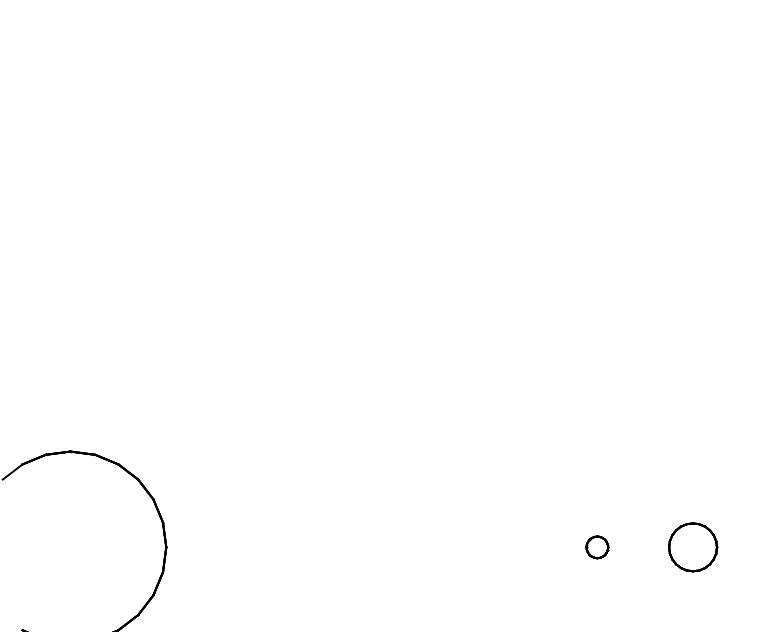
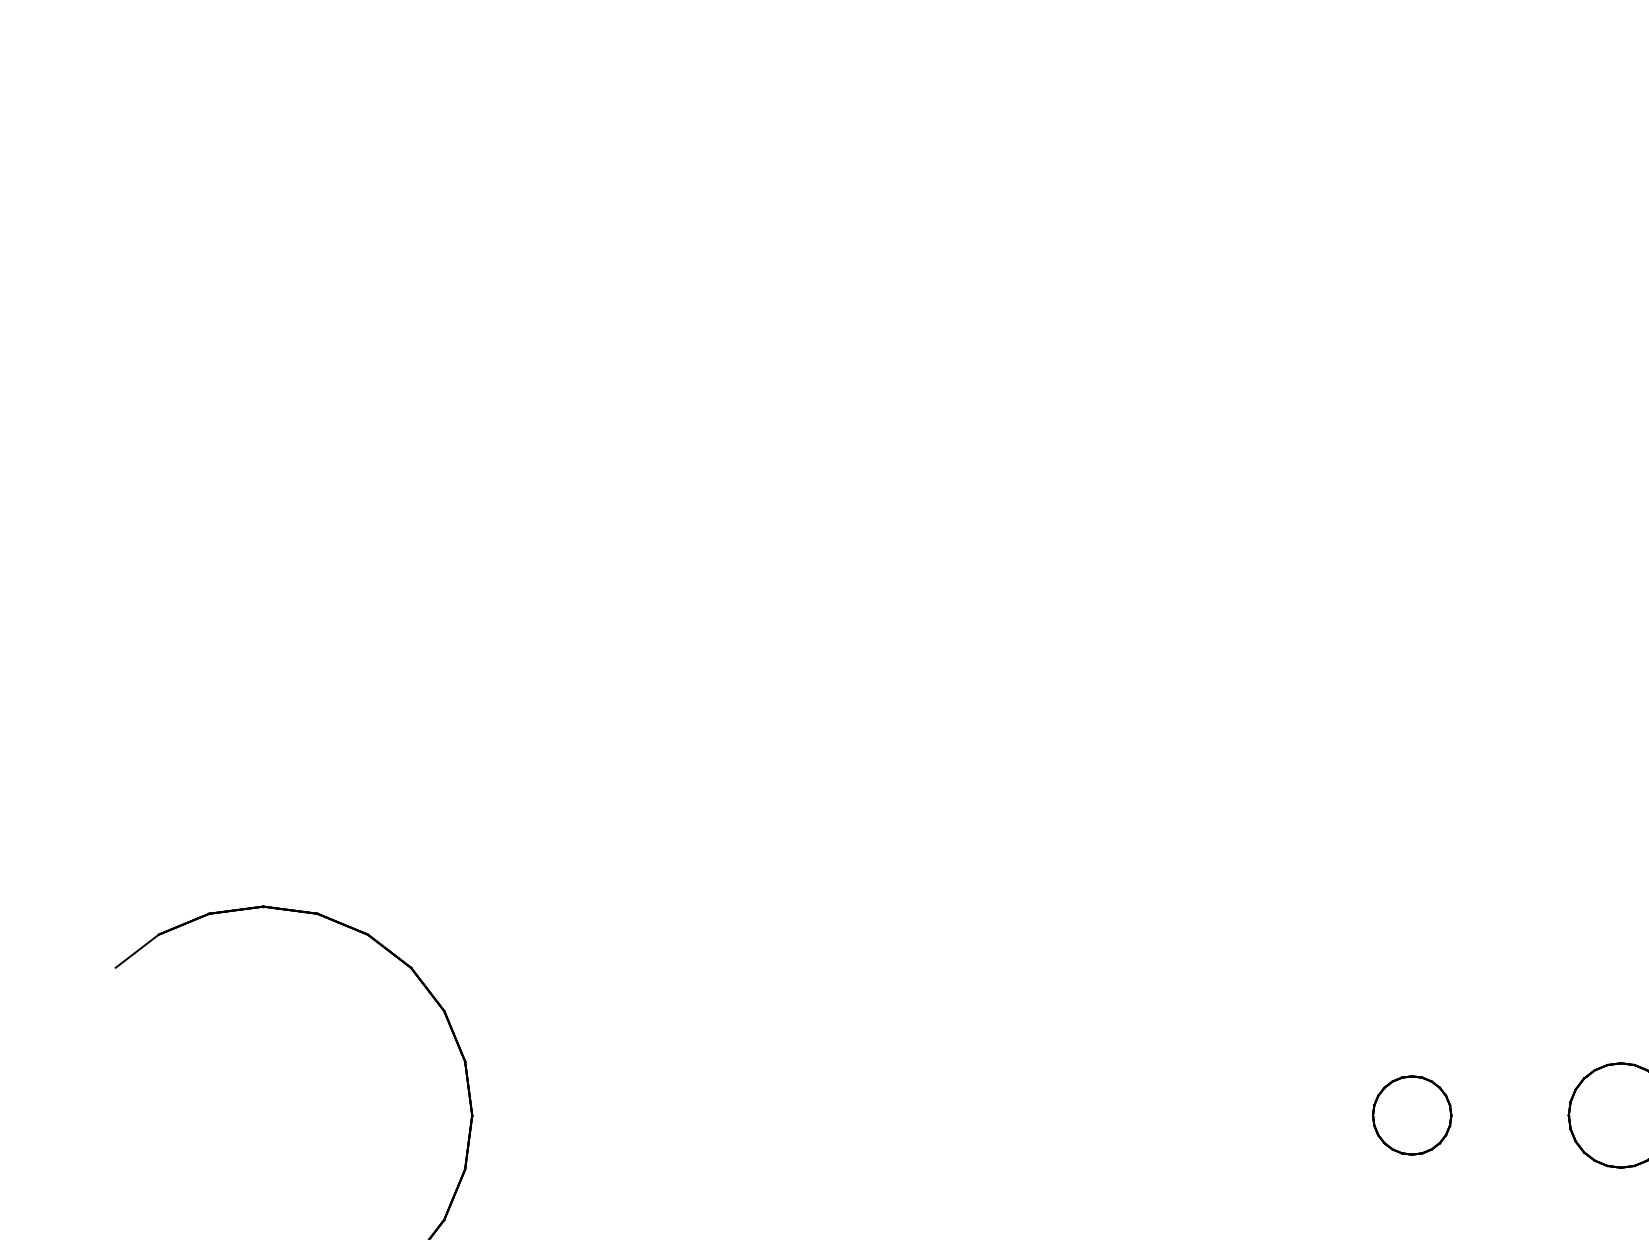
part: (597, 547) -> (1412, 1115), size x1.67

